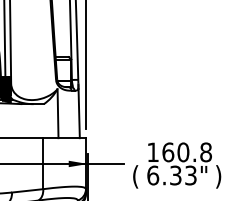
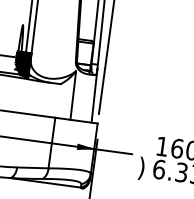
text: (135, 176) -> (141, 168), ( -> )

